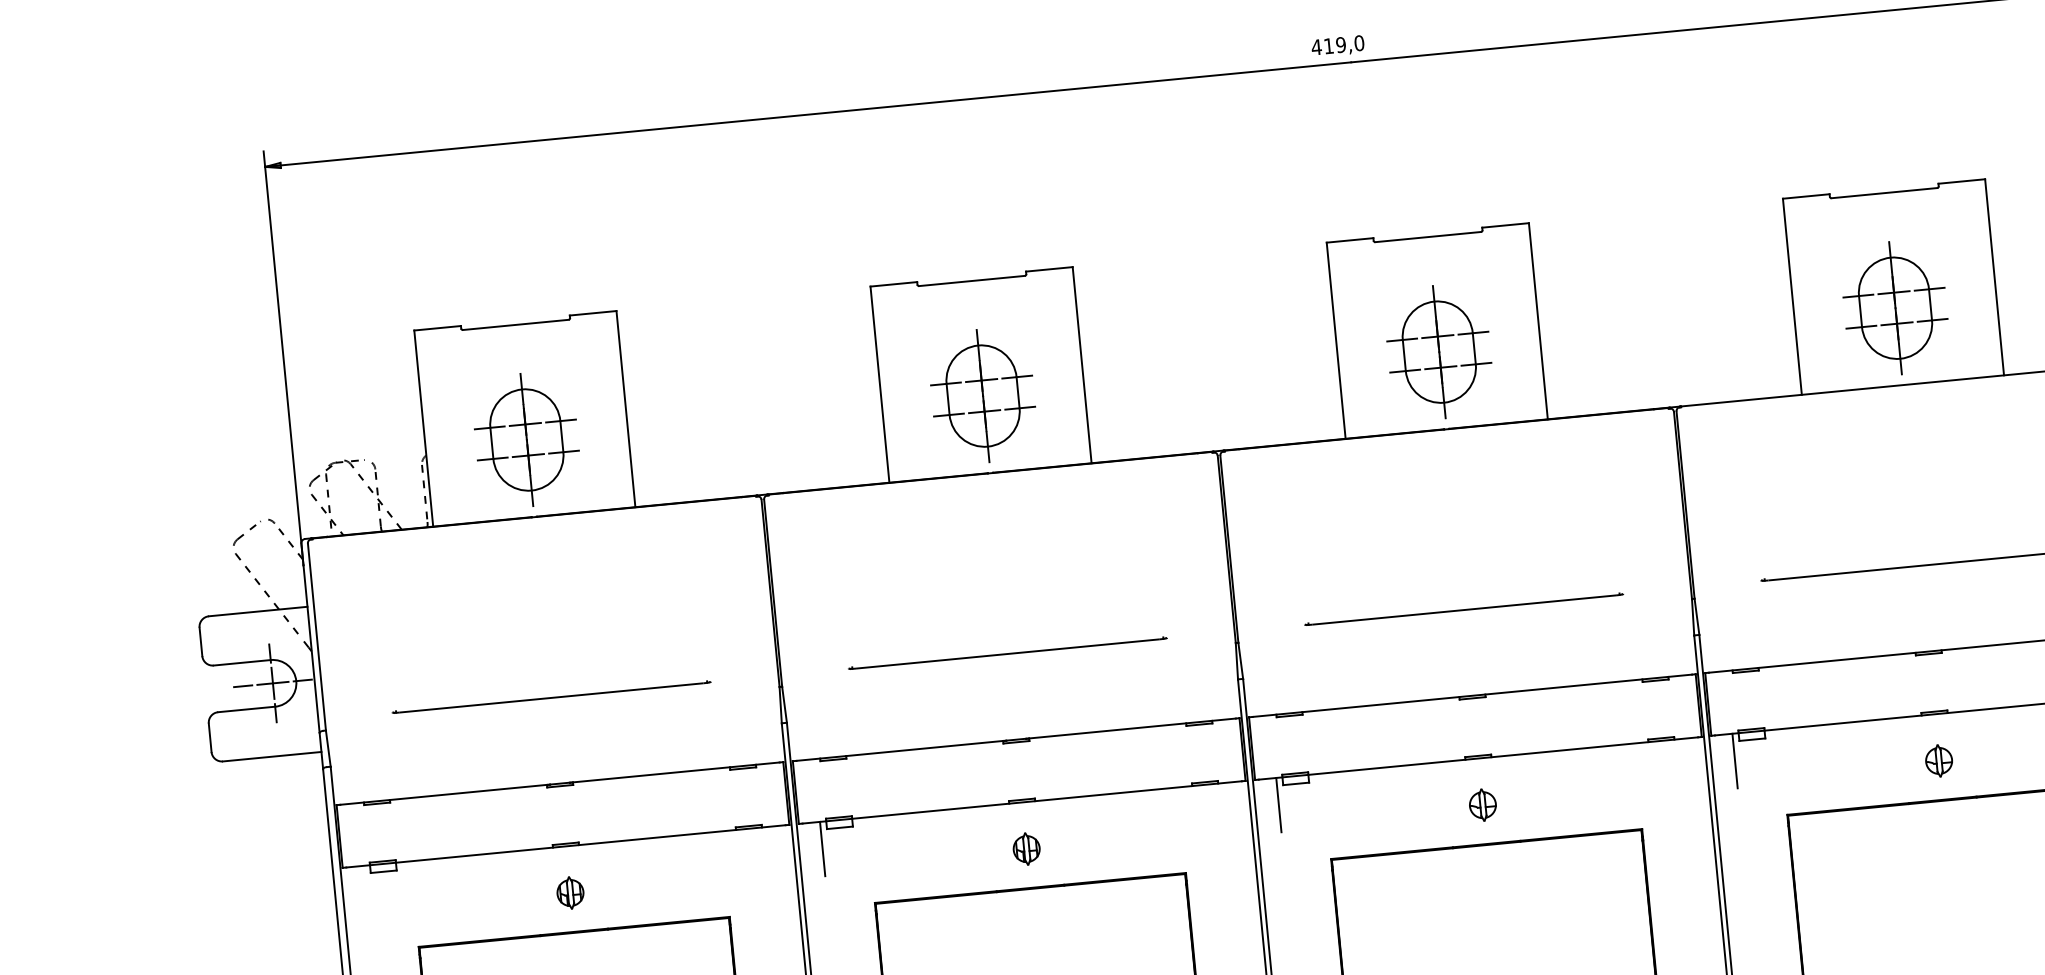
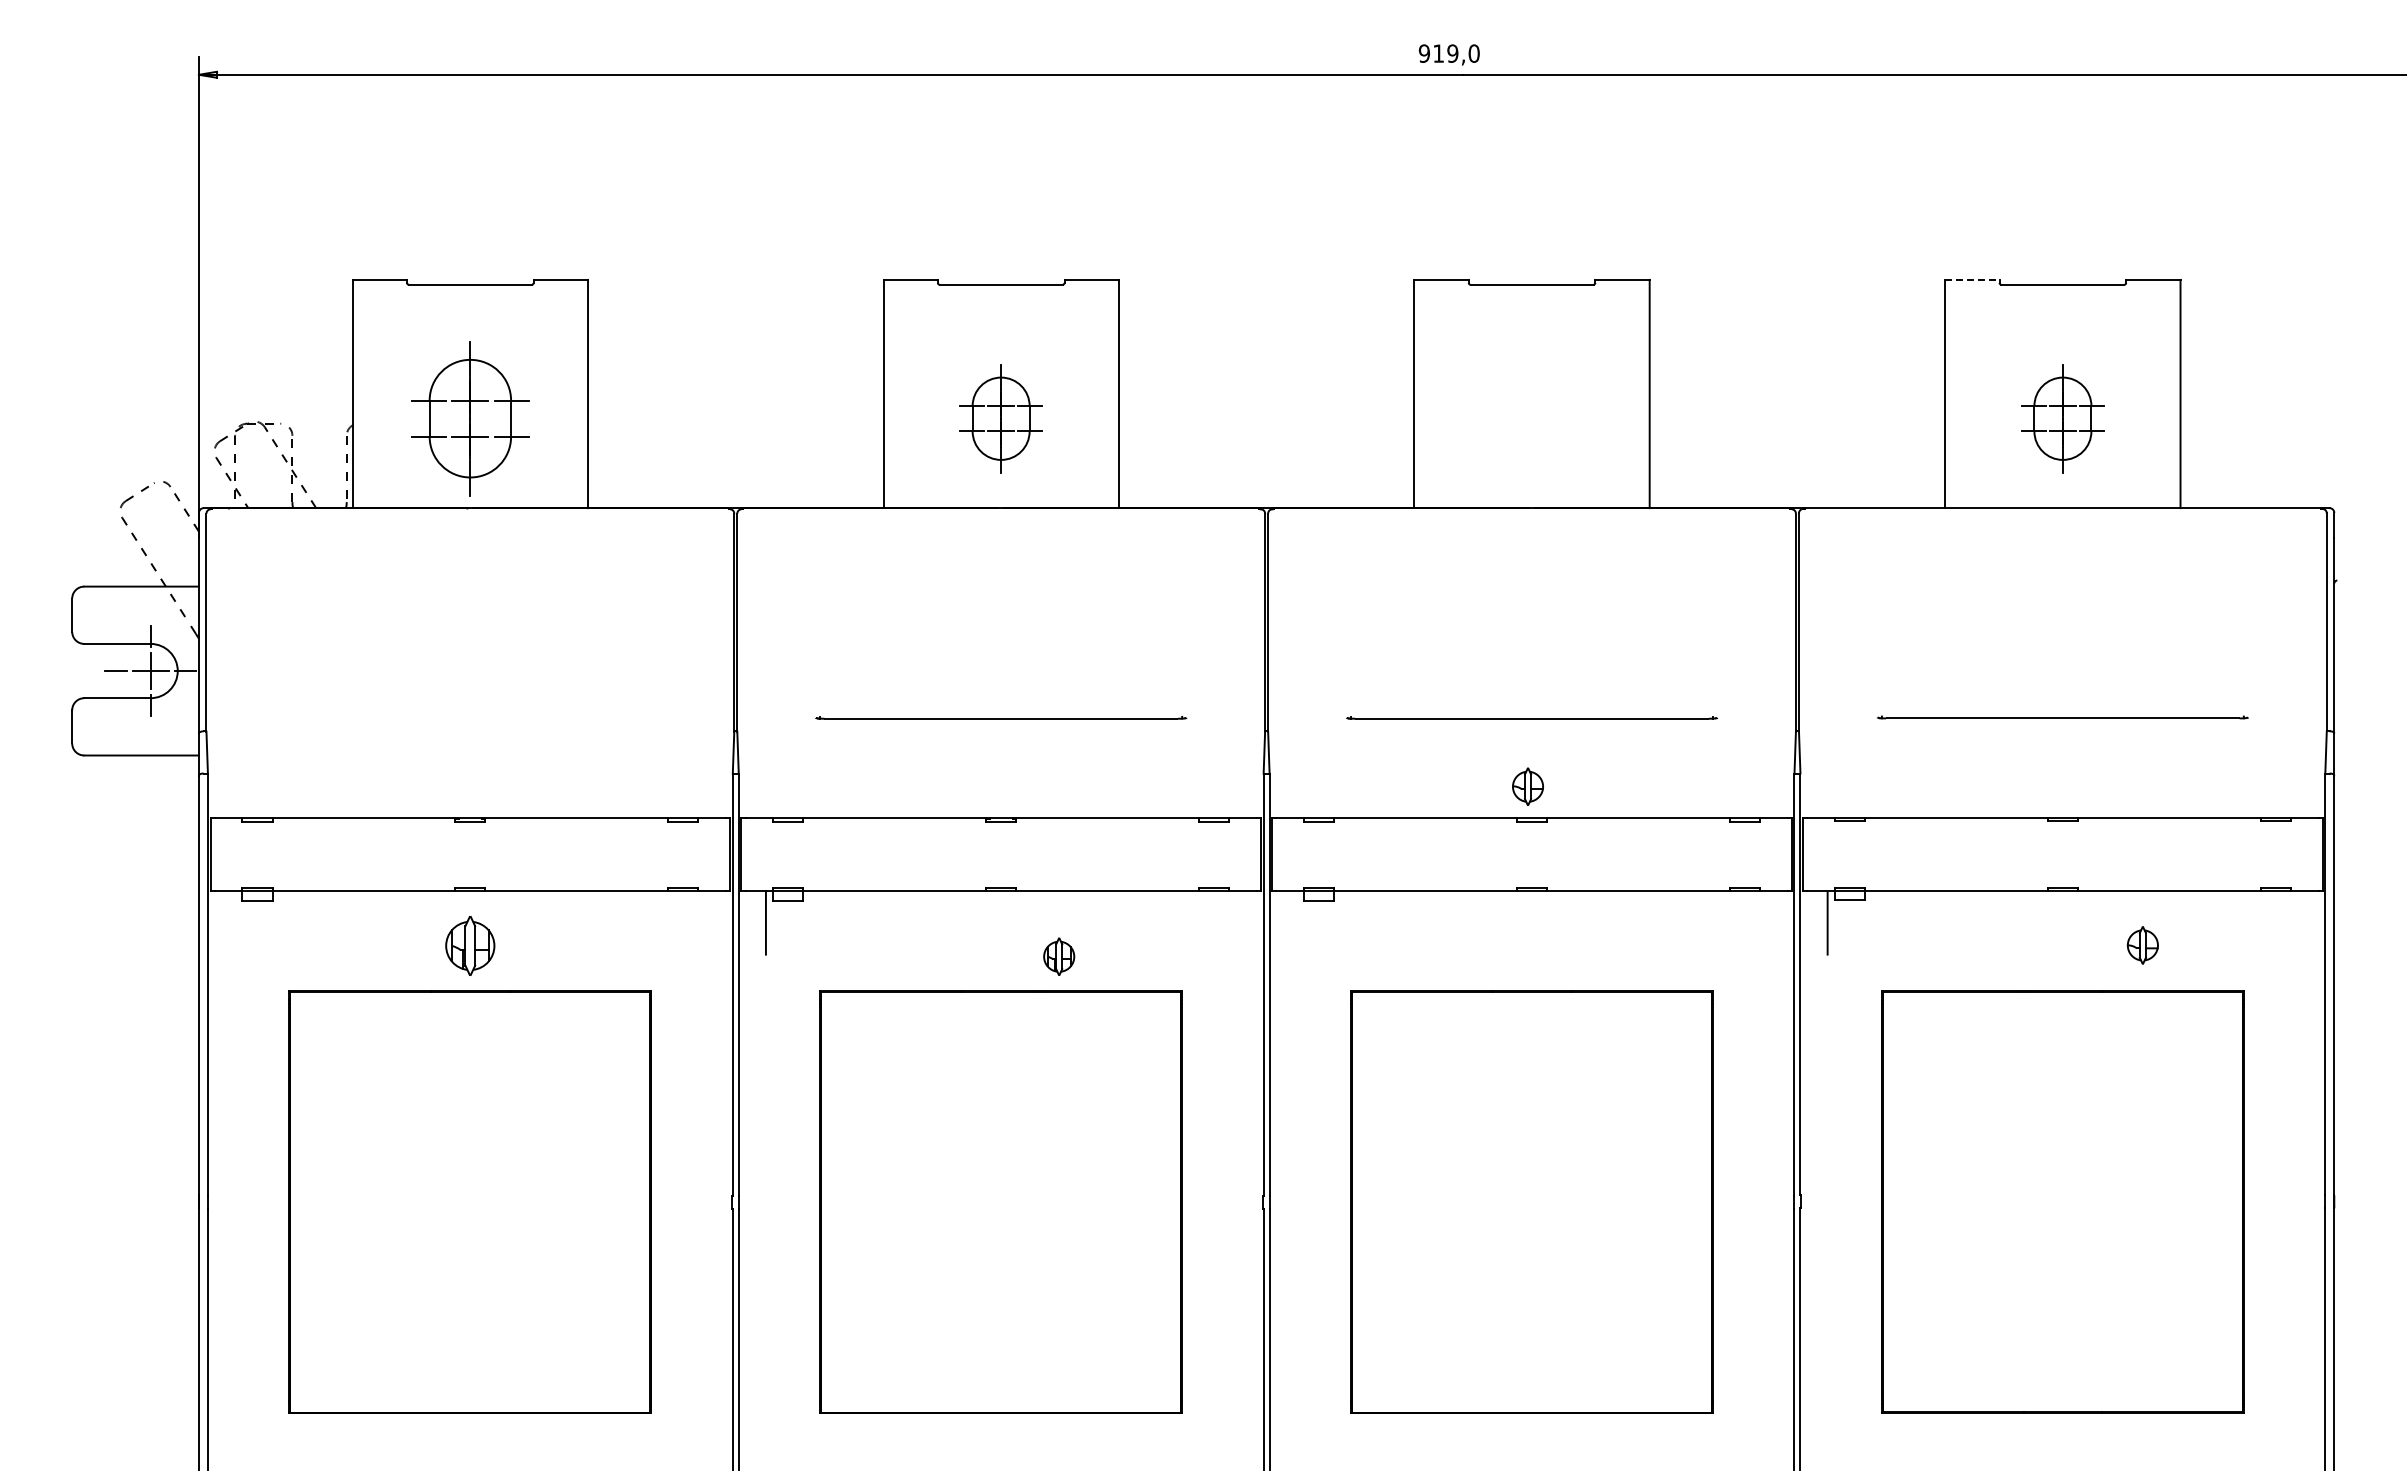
text: (1316, 47) -> (1424, 53), 419,0 -> 919,0
line: (1806, 196) -> (1972, 279), solid -> dashed
part: (1895, 308) -> (2062, 418), size x0.7
part: (1438, 352) -> (1531, 418), removed
part: (982, 396) -> (1000, 418), size x0.7
part: (551, 696) -> (470, 717), removed
part: (1938, 761) -> (2142, 945), moved
line: (1278, 804) -> (1296, 922), removed
part: (1482, 804) -> (1527, 786), moved
part: (1026, 848) -> (1059, 956), moved
part: (570, 892) -> (470, 945), size x1.6

